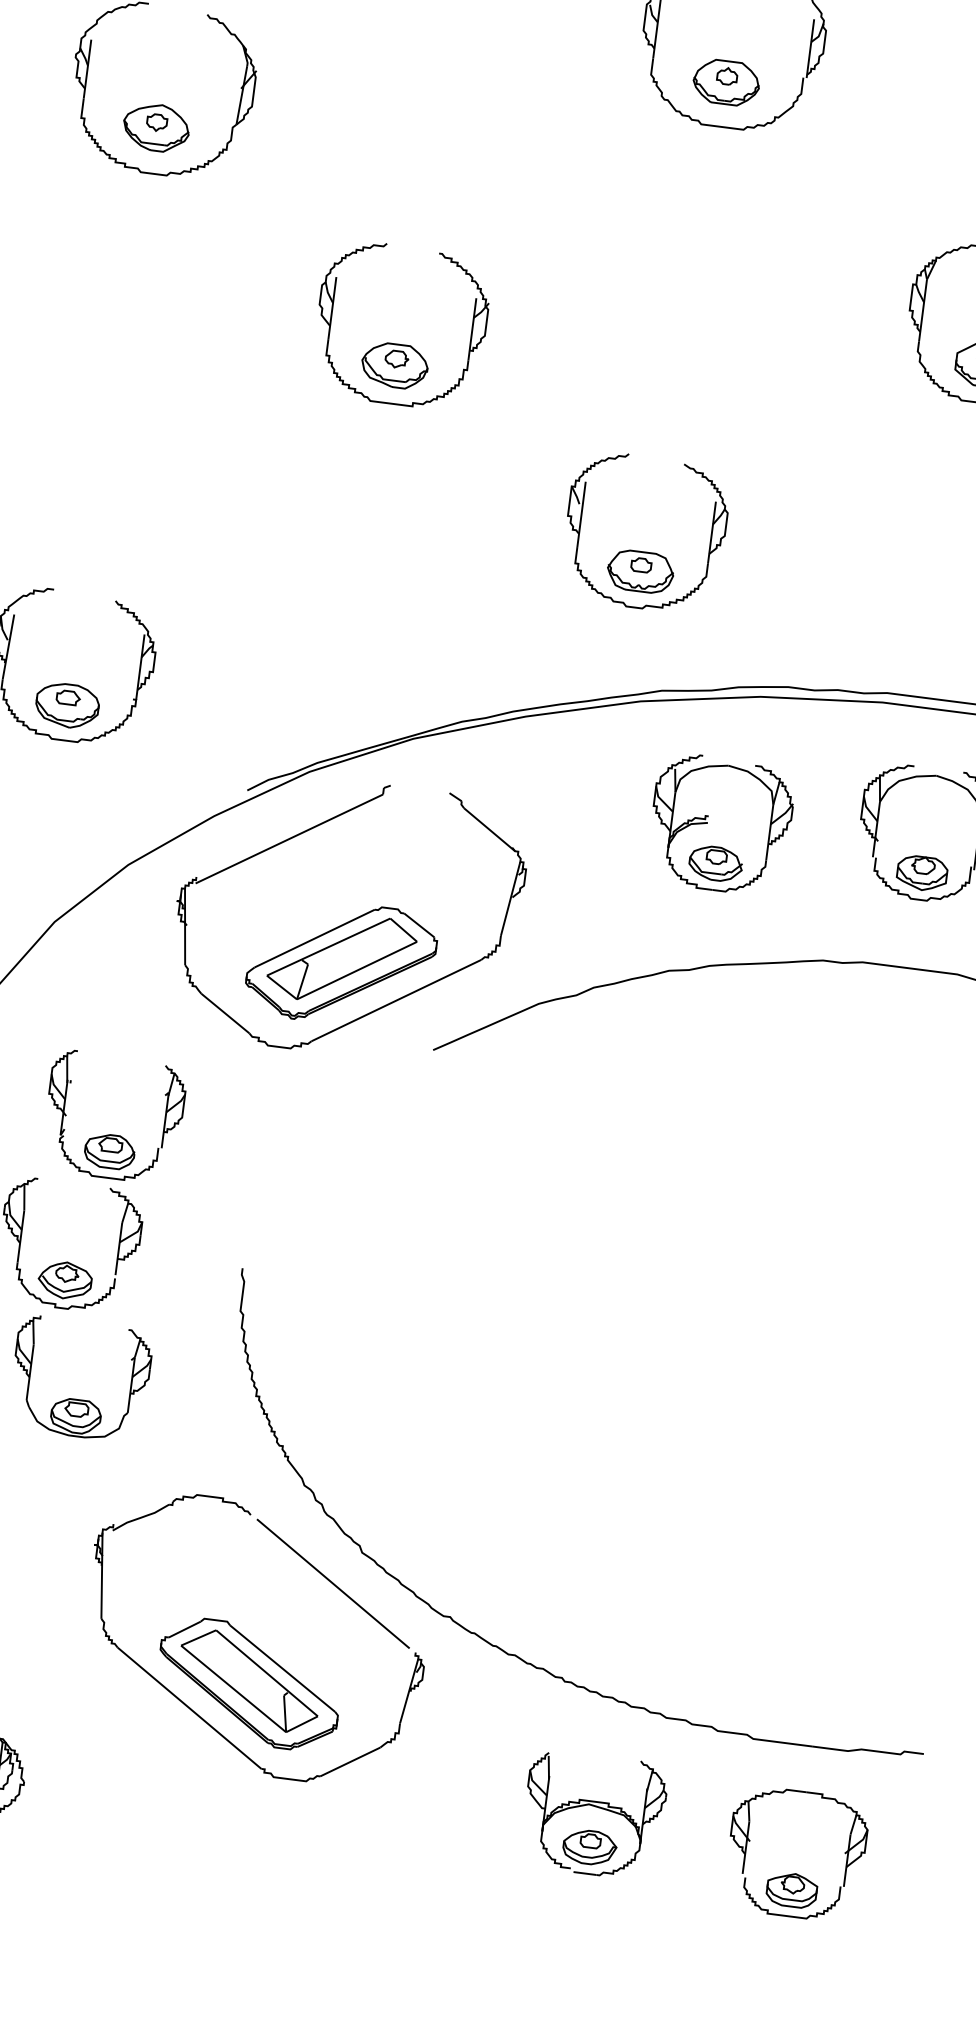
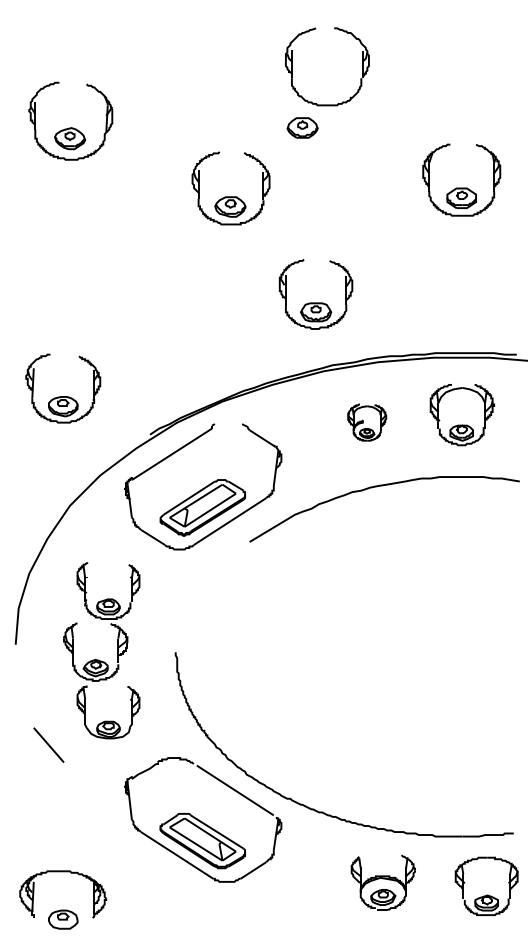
part: (726, 81) -> (302, 127), moved
part: (398, 343) -> (230, 196), moved
part: (719, 824) -> (366, 422), size x0.6
part: (592, 1814) -> (382, 882), moved
part: (793, 1871) -> (486, 894), moved

